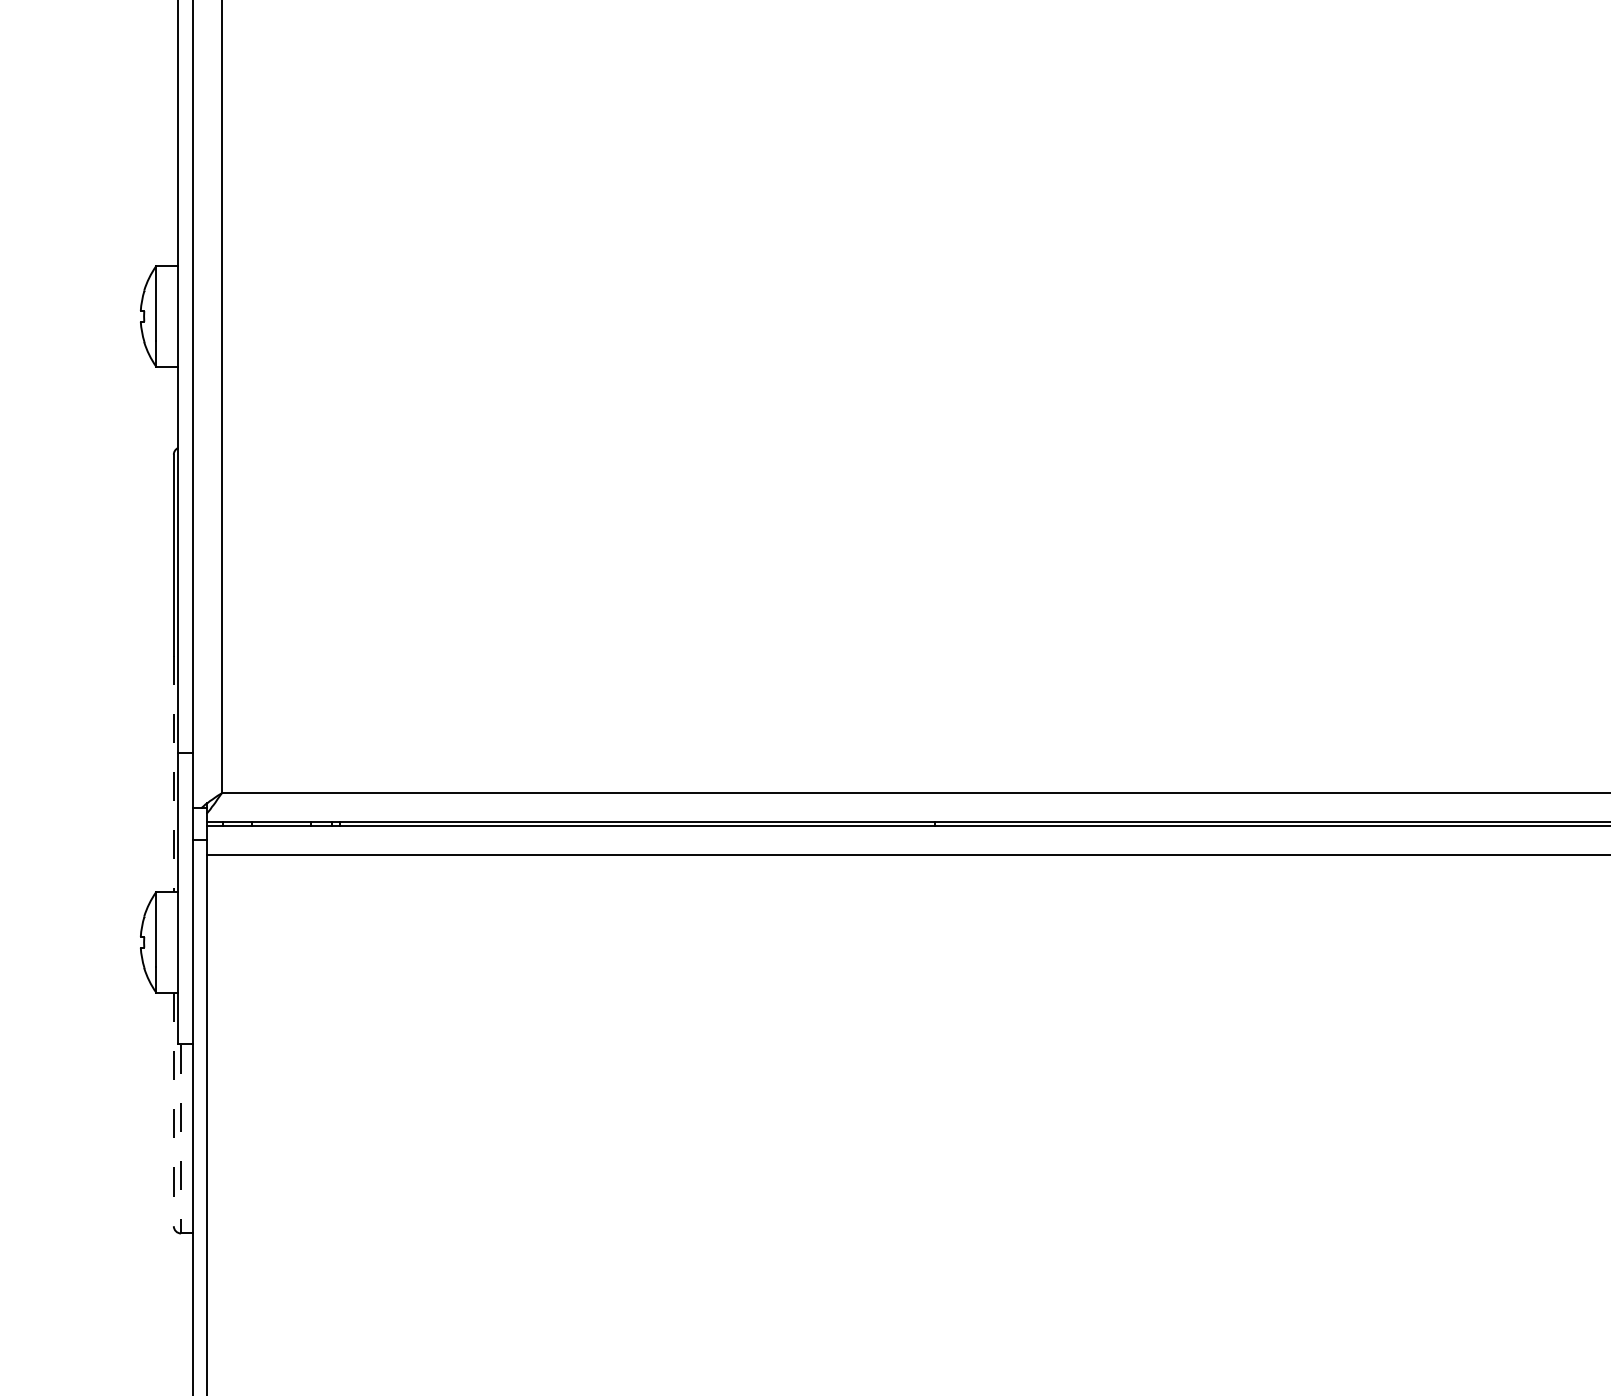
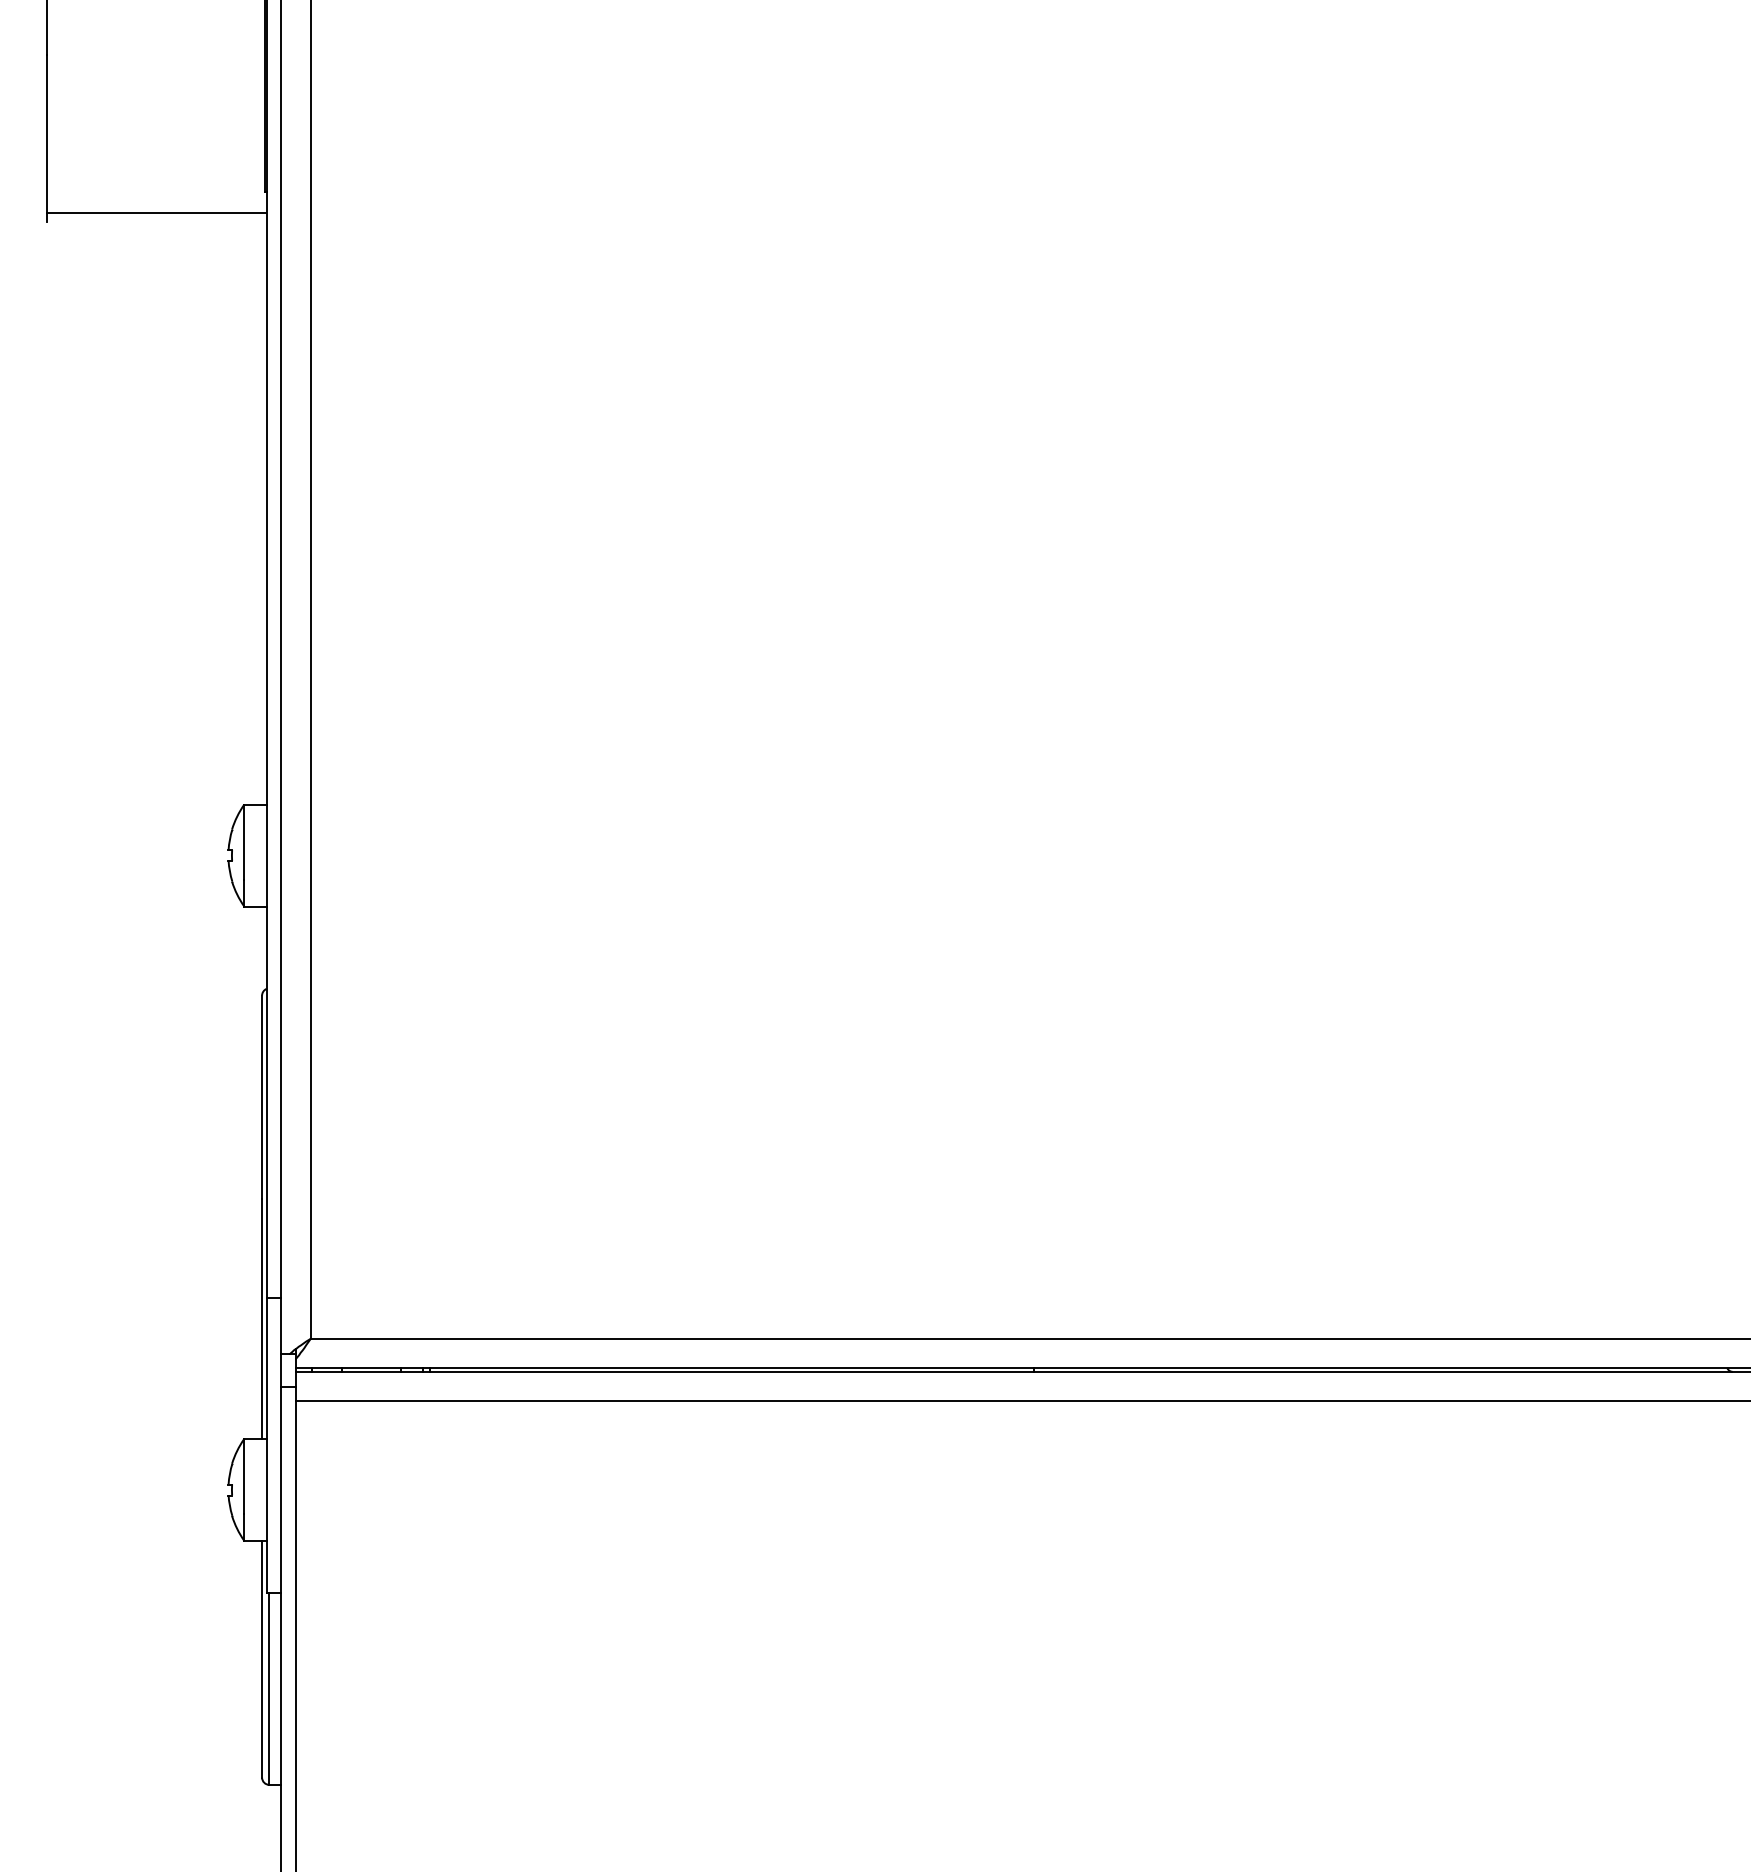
line: (174, 774) -> (262, 1319), dashed -> solid
line: (174, 1109) -> (262, 1659), dashed -> solid
line: (181, 1139) -> (269, 1689), dashed -> solid

